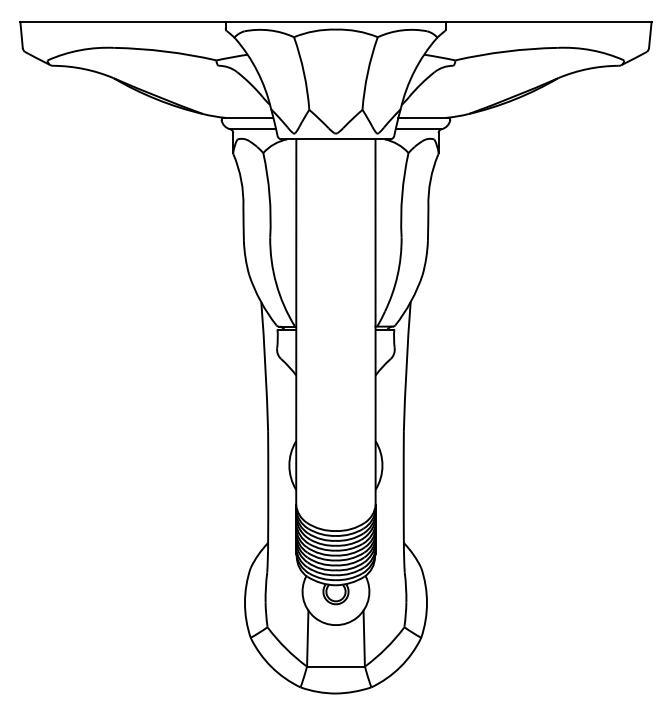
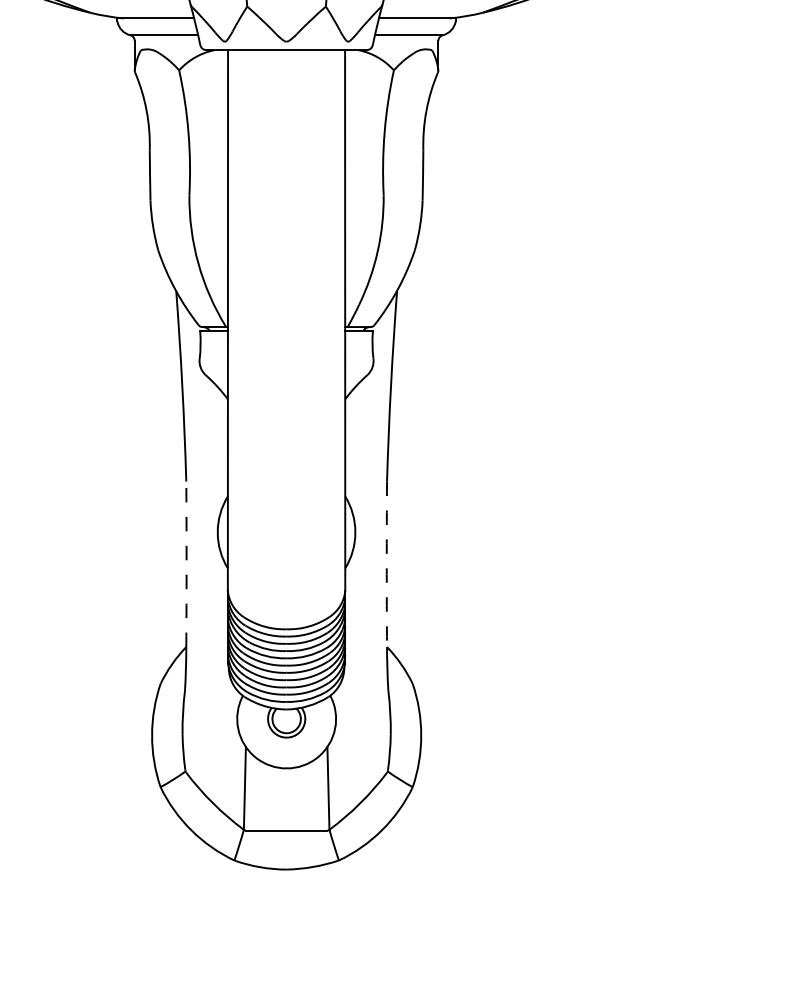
arc: (268, 487) -> (186, 564), solid -> dashed
arc: (403, 487) -> (386, 564), solid -> dashed

